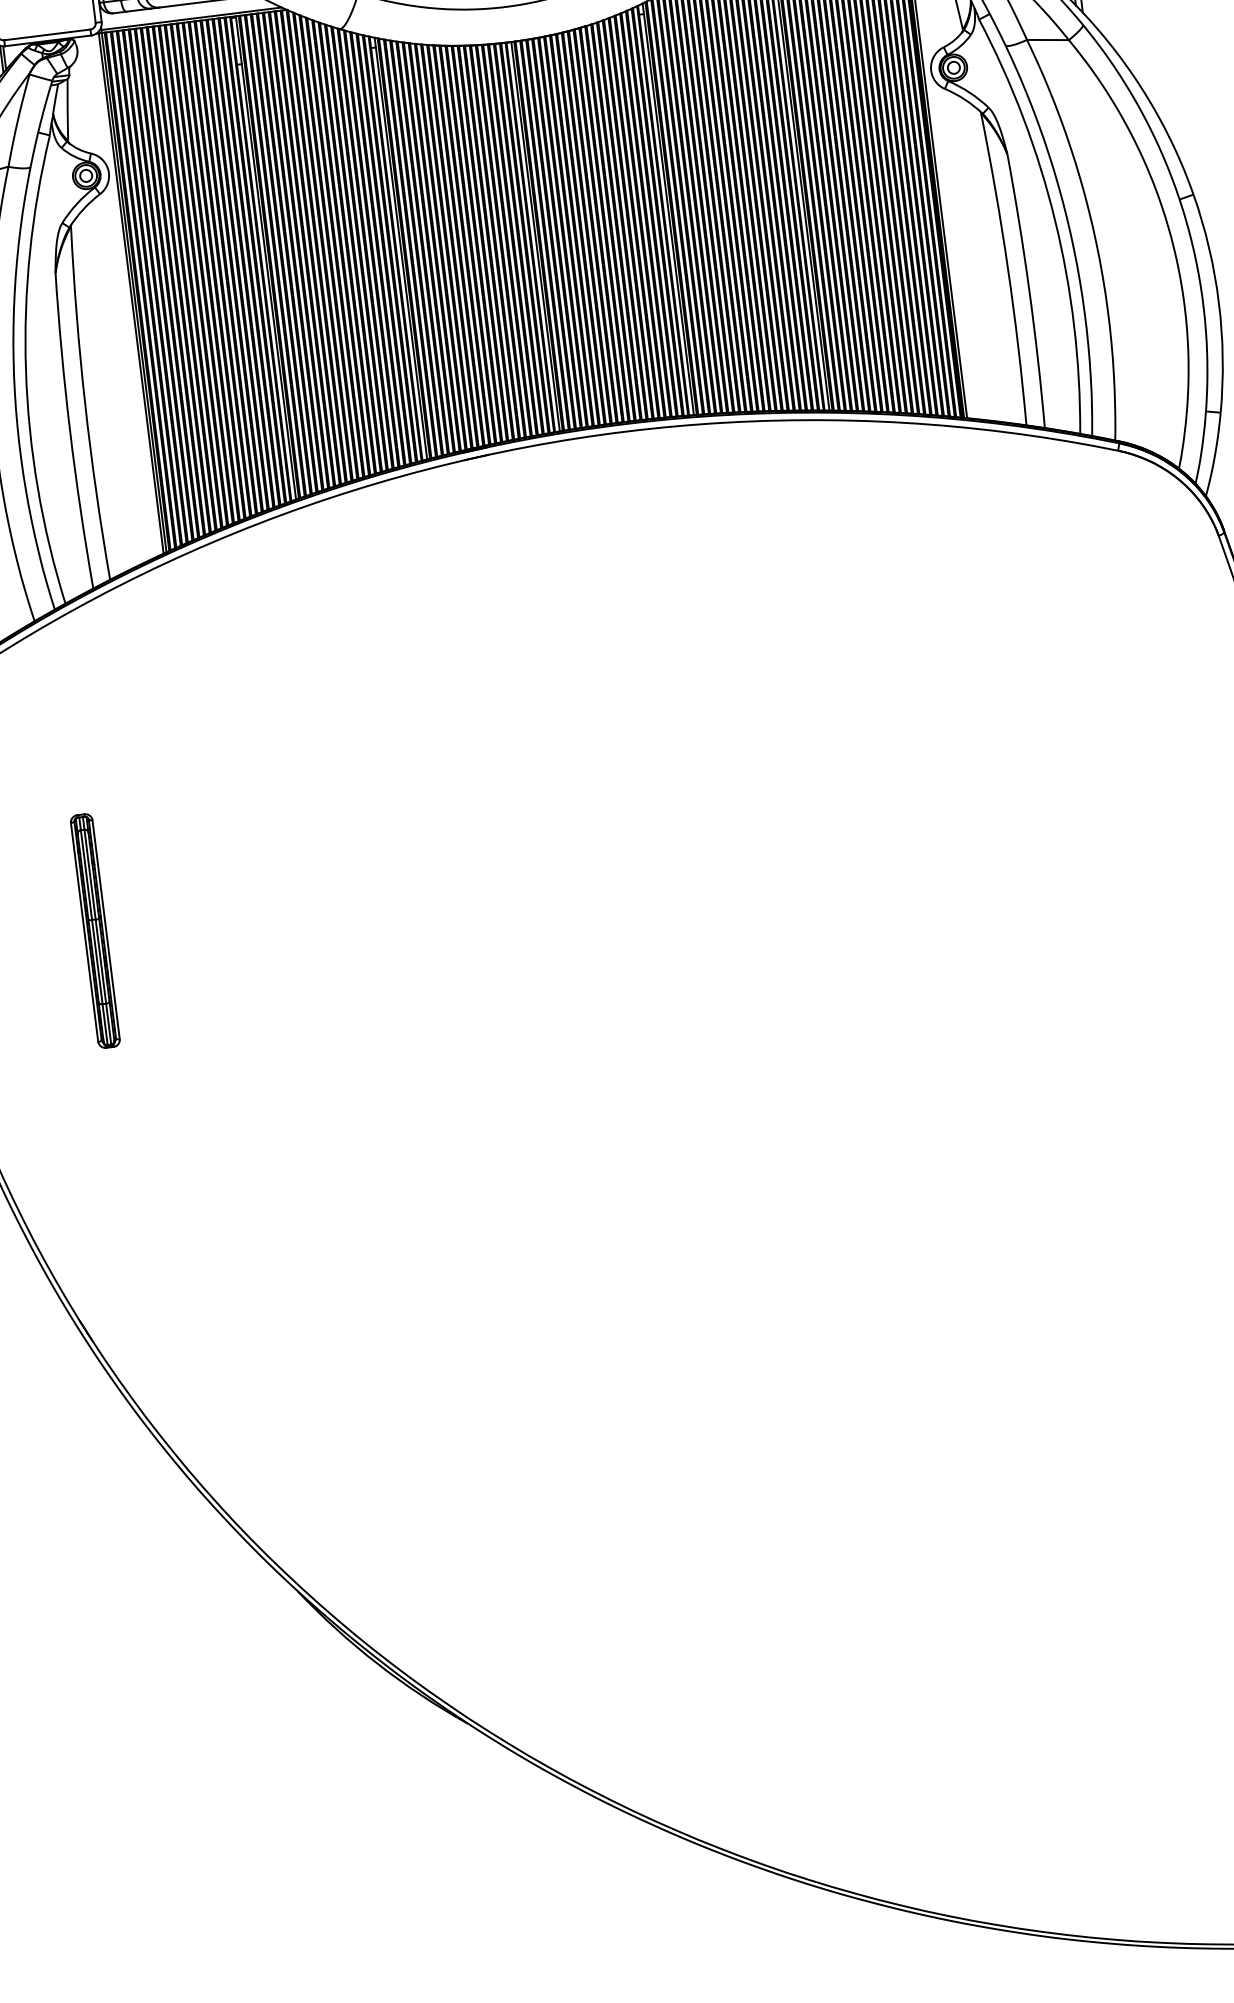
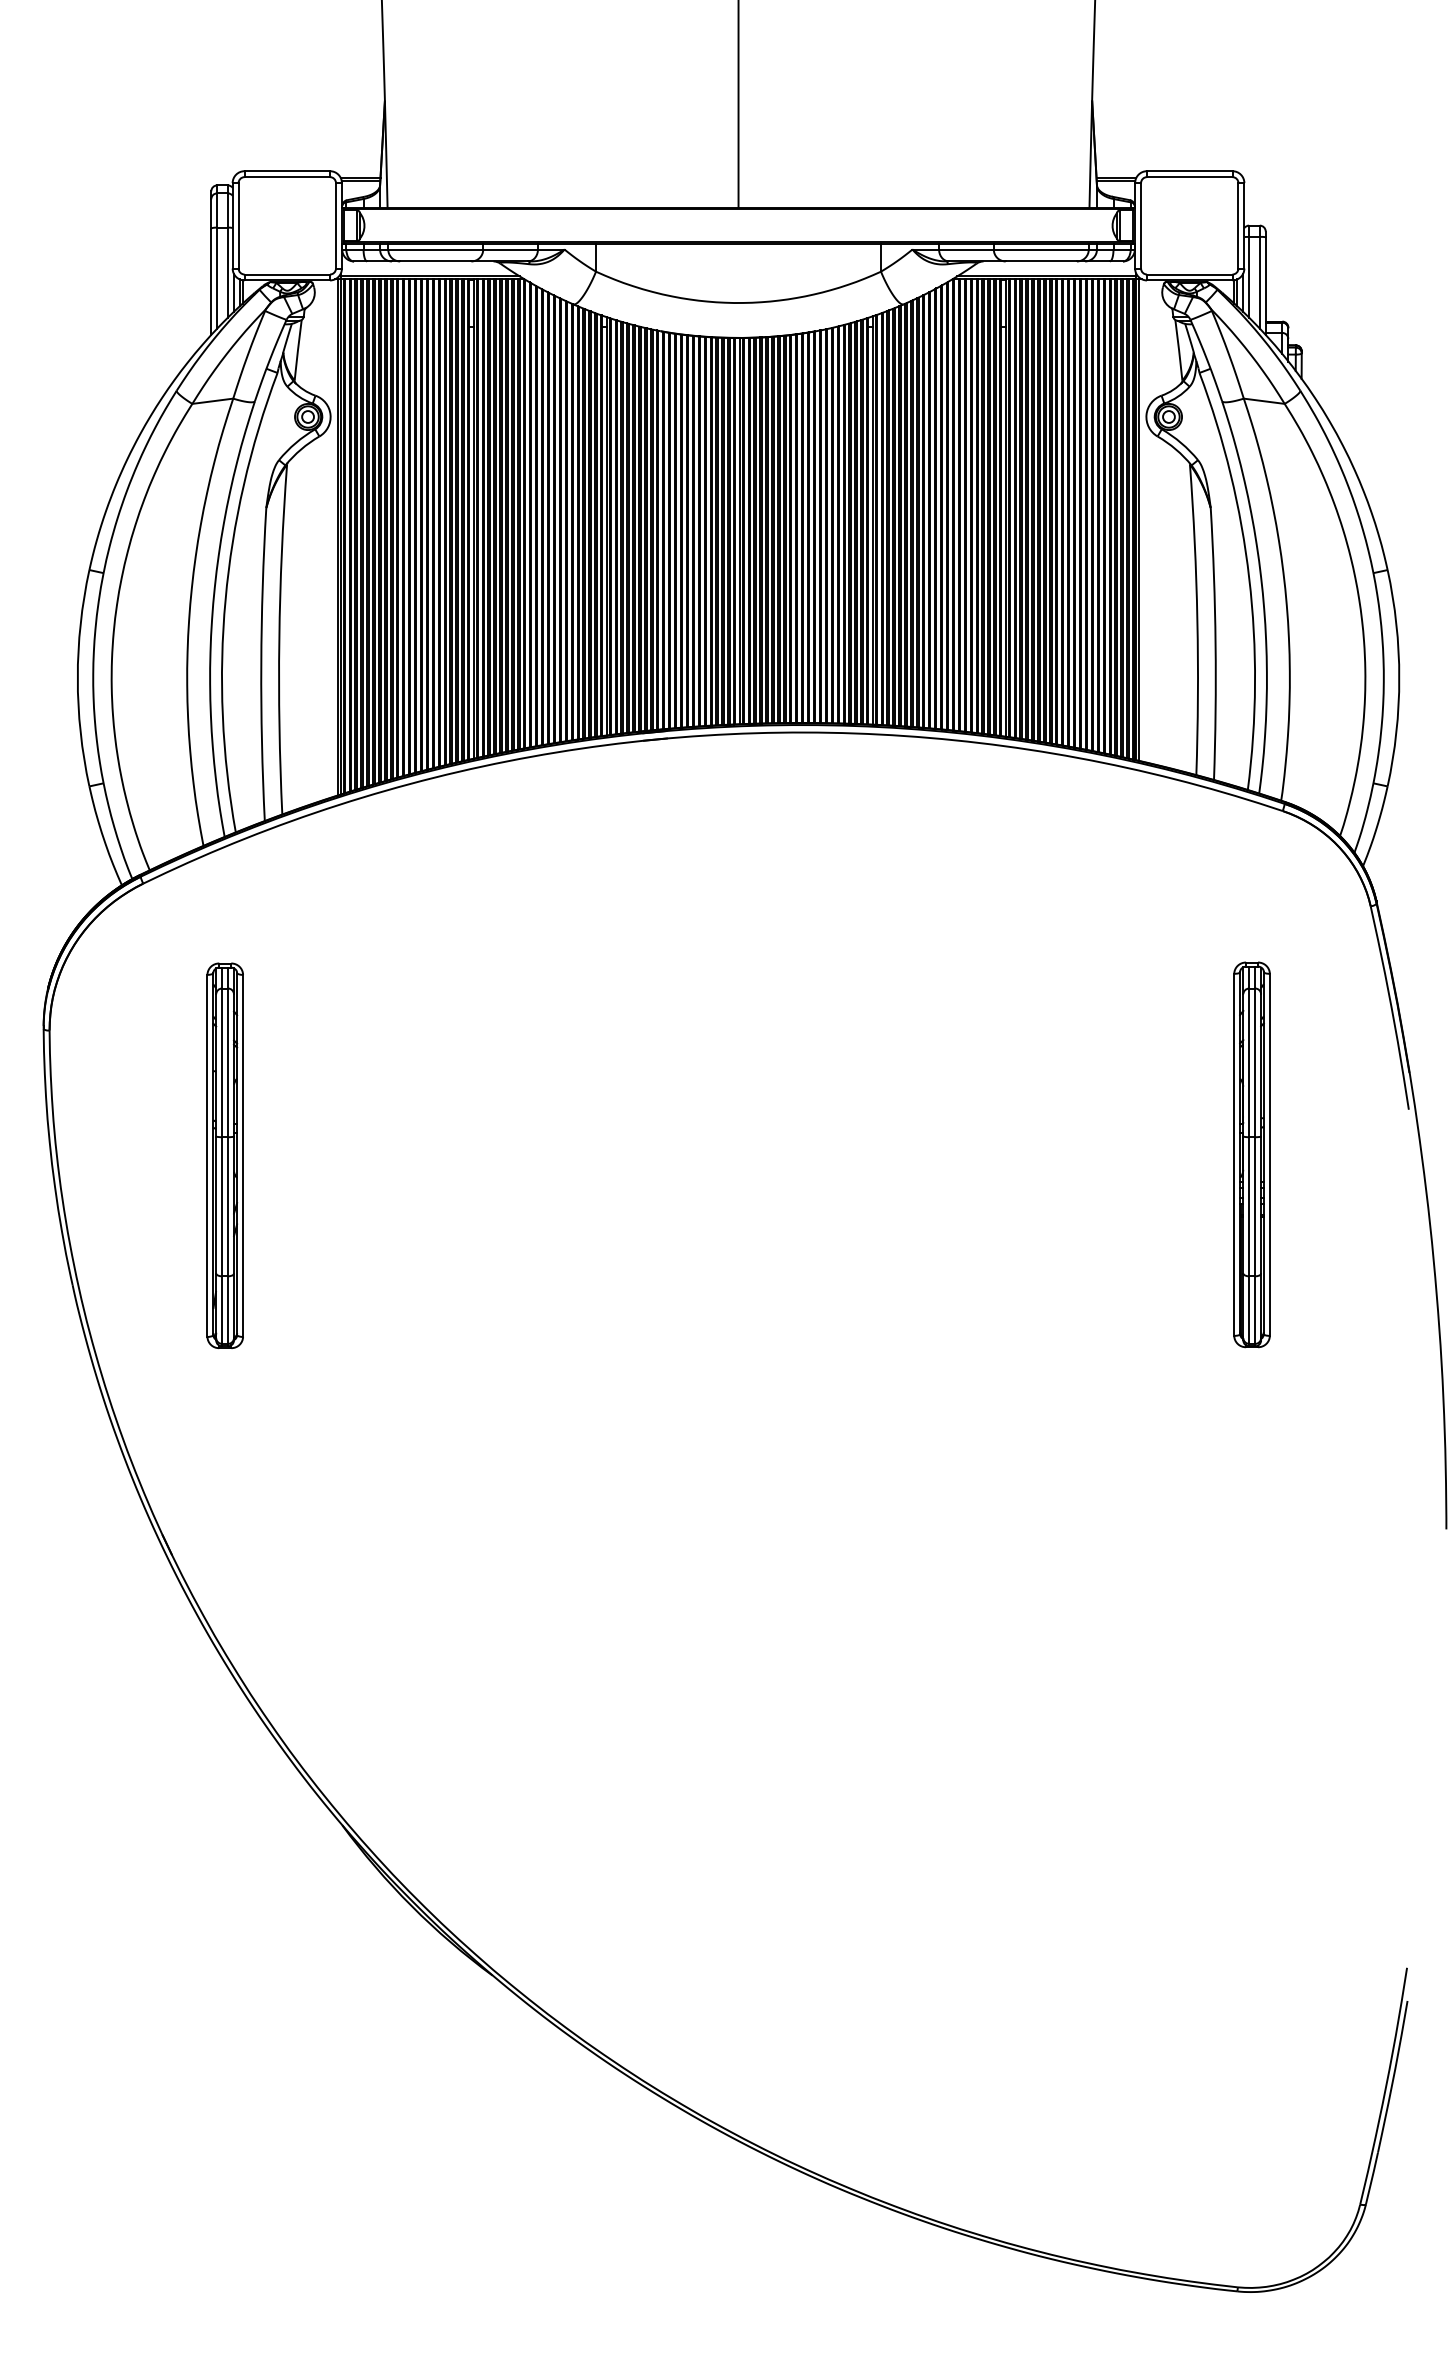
part: (1129, 800) -> (1251, 1154), added
part: (94, 930) -> (224, 1155), size x1.67

